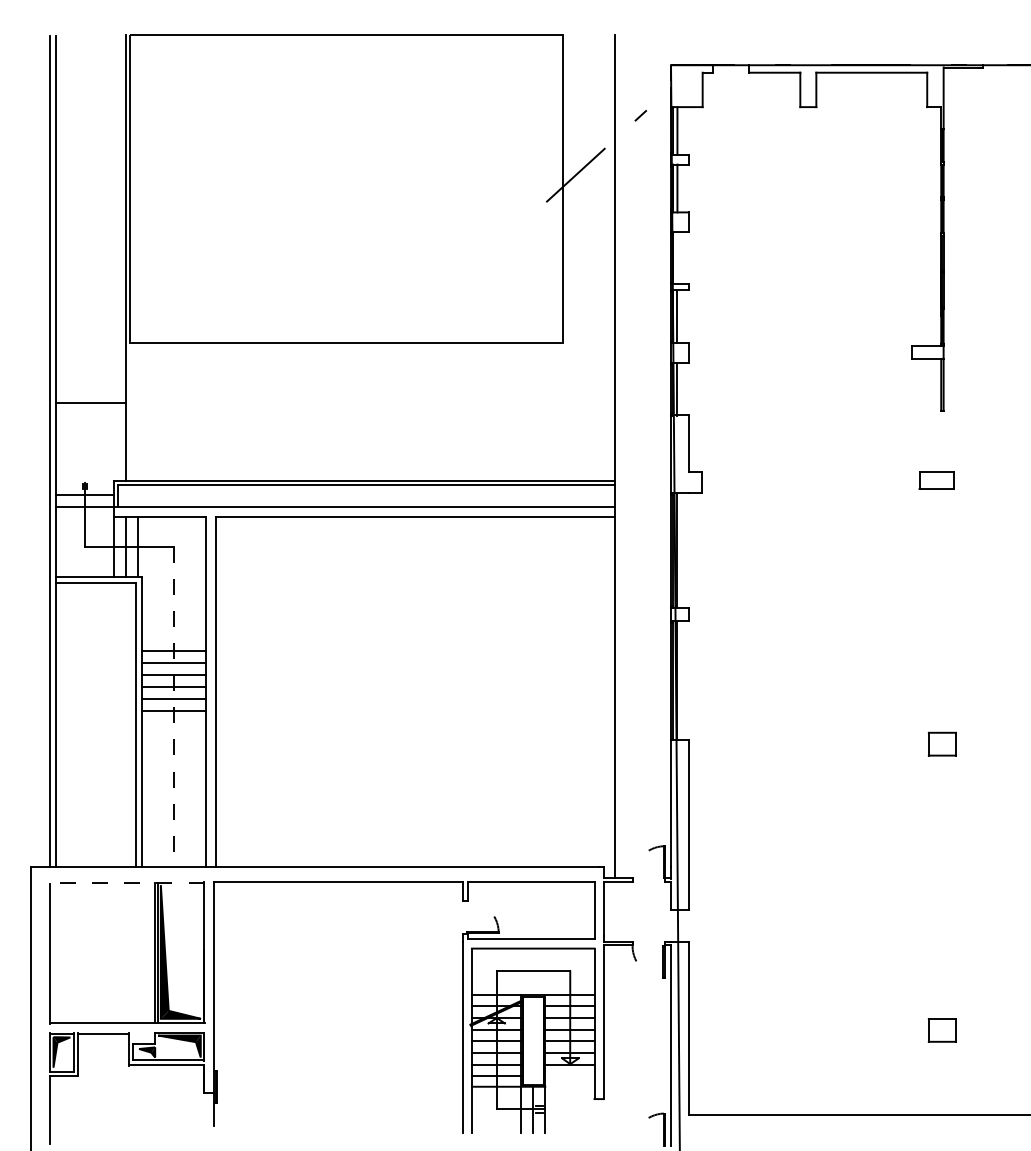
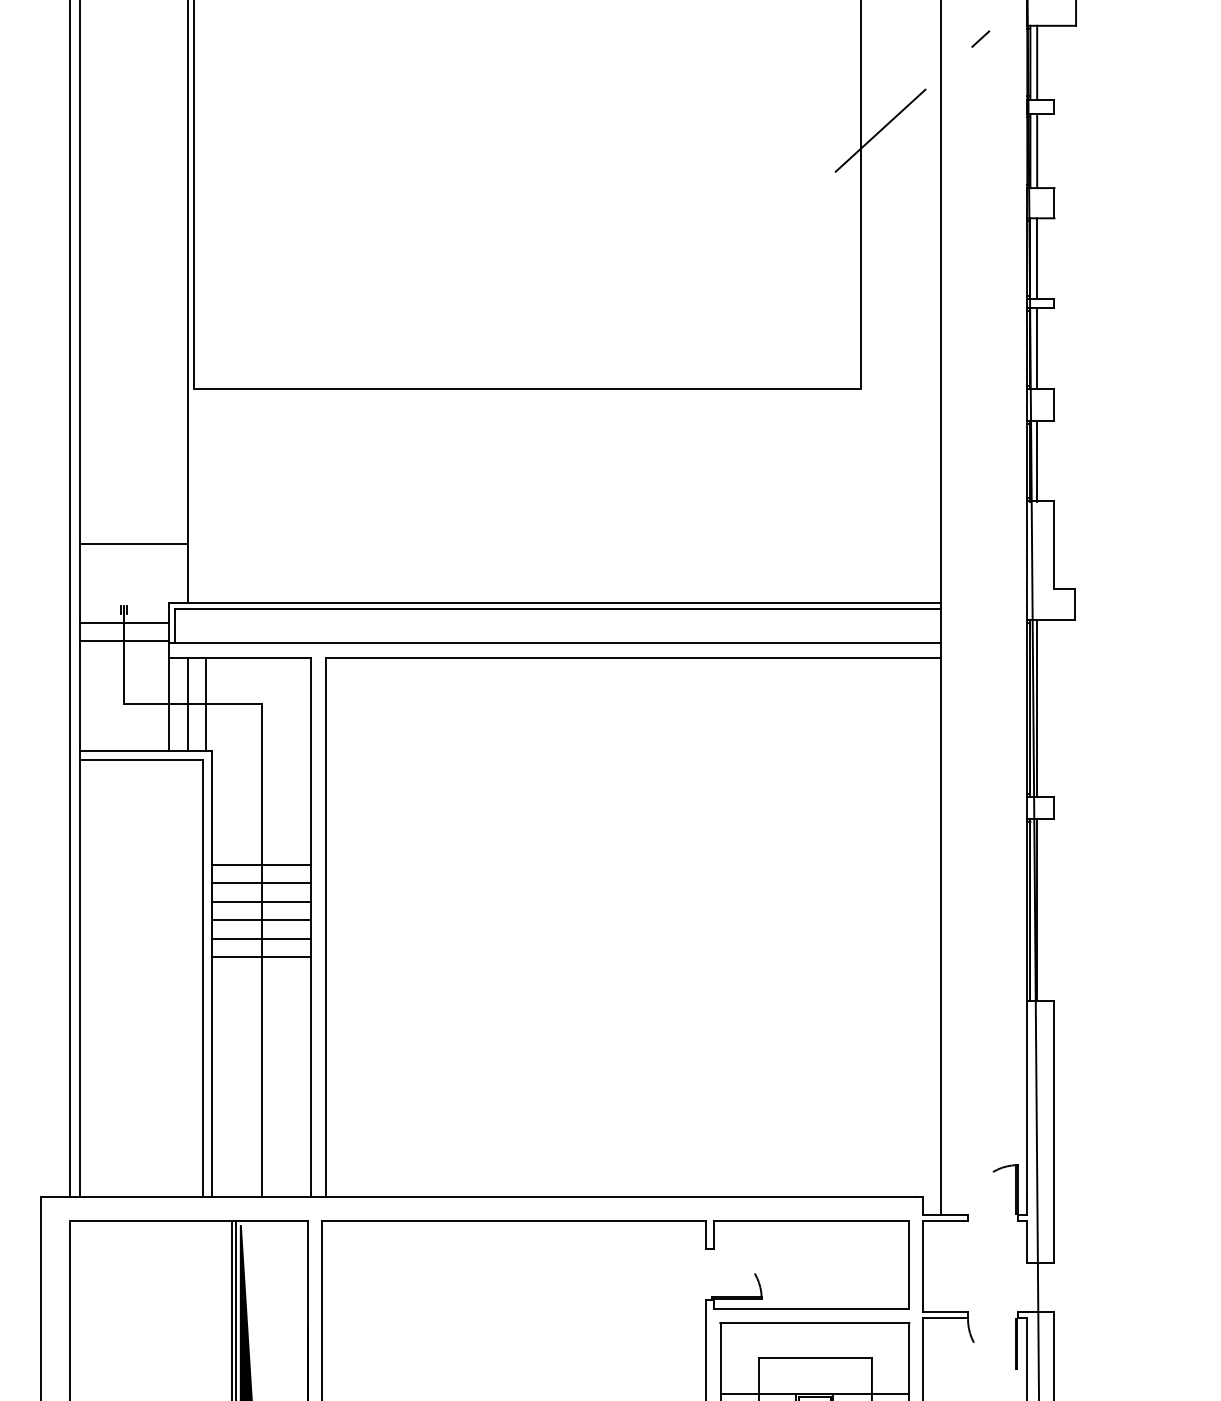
line: (677, 258) -> (1037, 259), added
line: (91, 403) -> (133, 544), moved
line: (174, 707) -> (261, 951), dashed -> solid
line: (126, 882) -> (187, 1221), dashed -> solid

